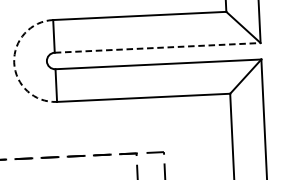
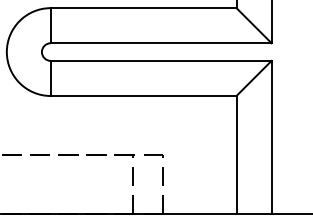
line: (157, 48) -> (161, 43), dashed -> solid
arc: (13, 63) -> (6, 52), dashed -> solid

